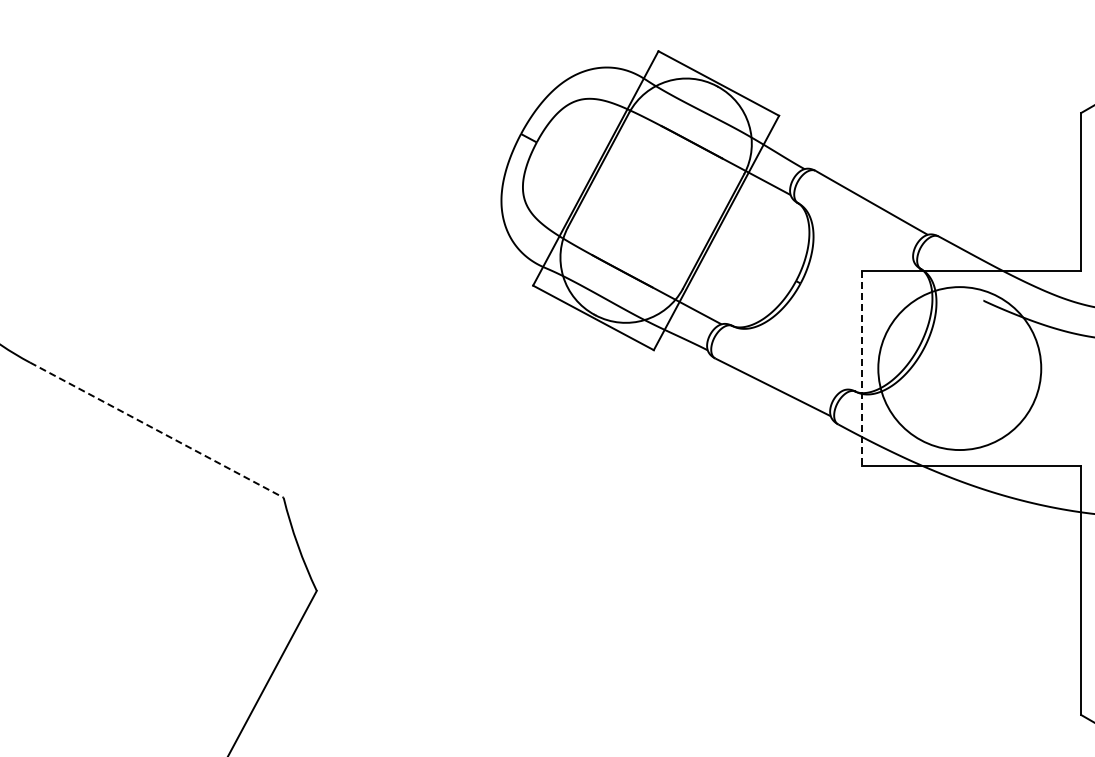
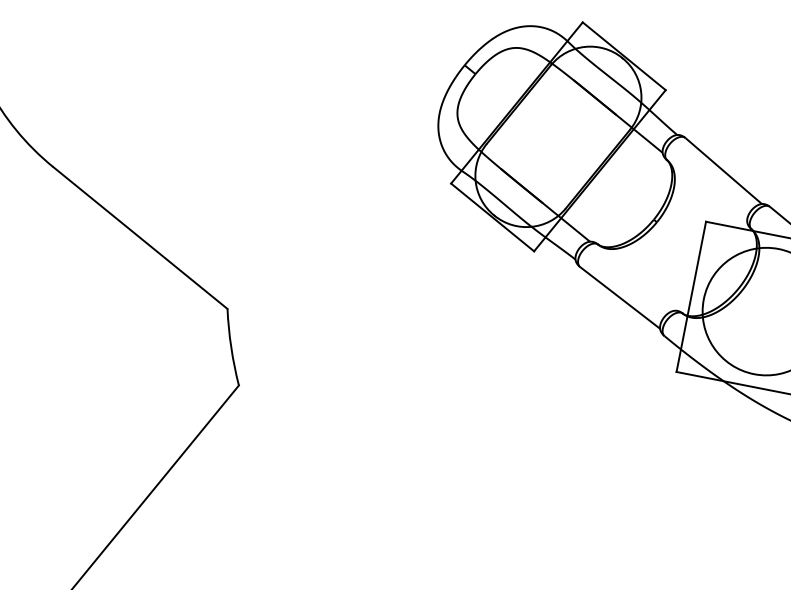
line: (862, 368) -> (691, 296), dashed -> solid
line: (156, 430) -> (139, 238), dashed -> solid

